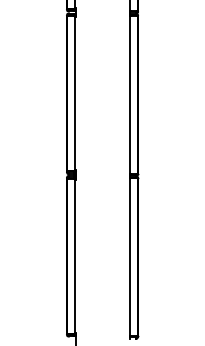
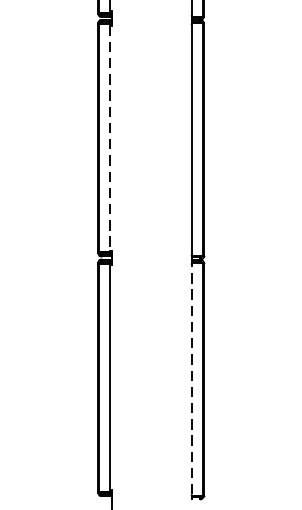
line: (74, 94) -> (109, 139), solid -> dashed
line: (130, 257) -> (192, 379), solid -> dashed

